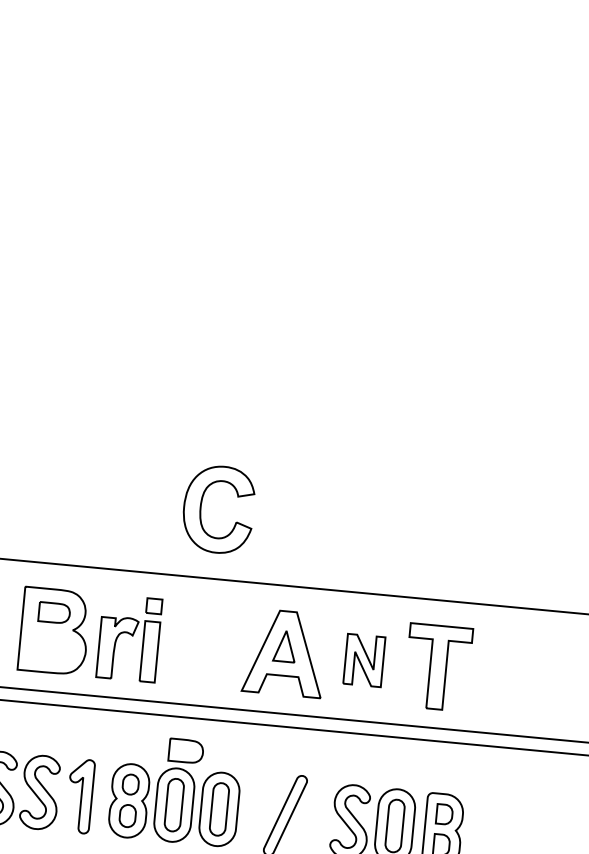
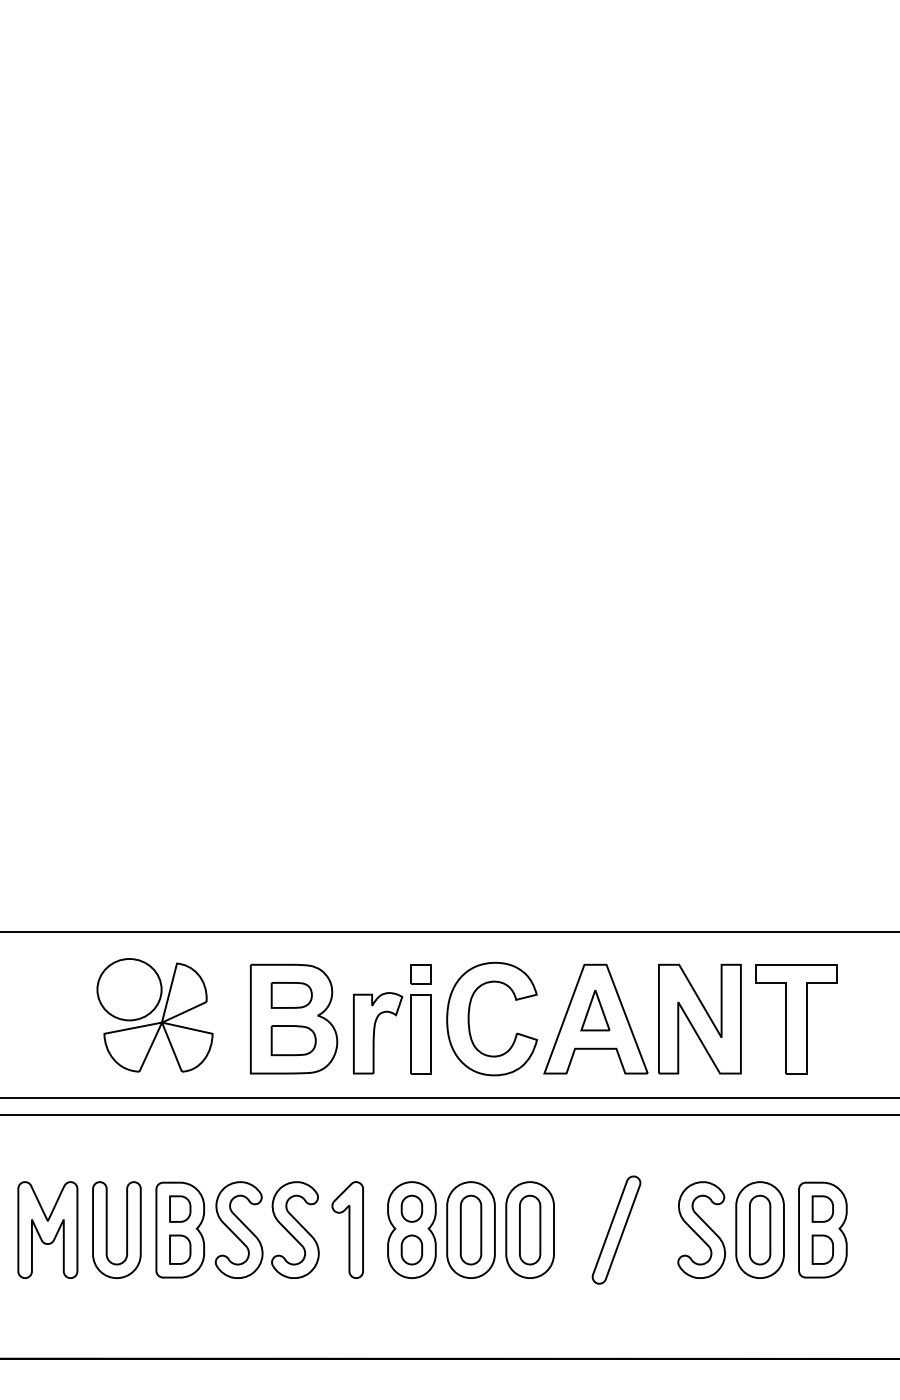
part: (201, 507) -> (469, 1018), moved
part: (364, 660) -> (699, 1018), size x1.67
part: (185, 751) -> (293, 1040), moved

